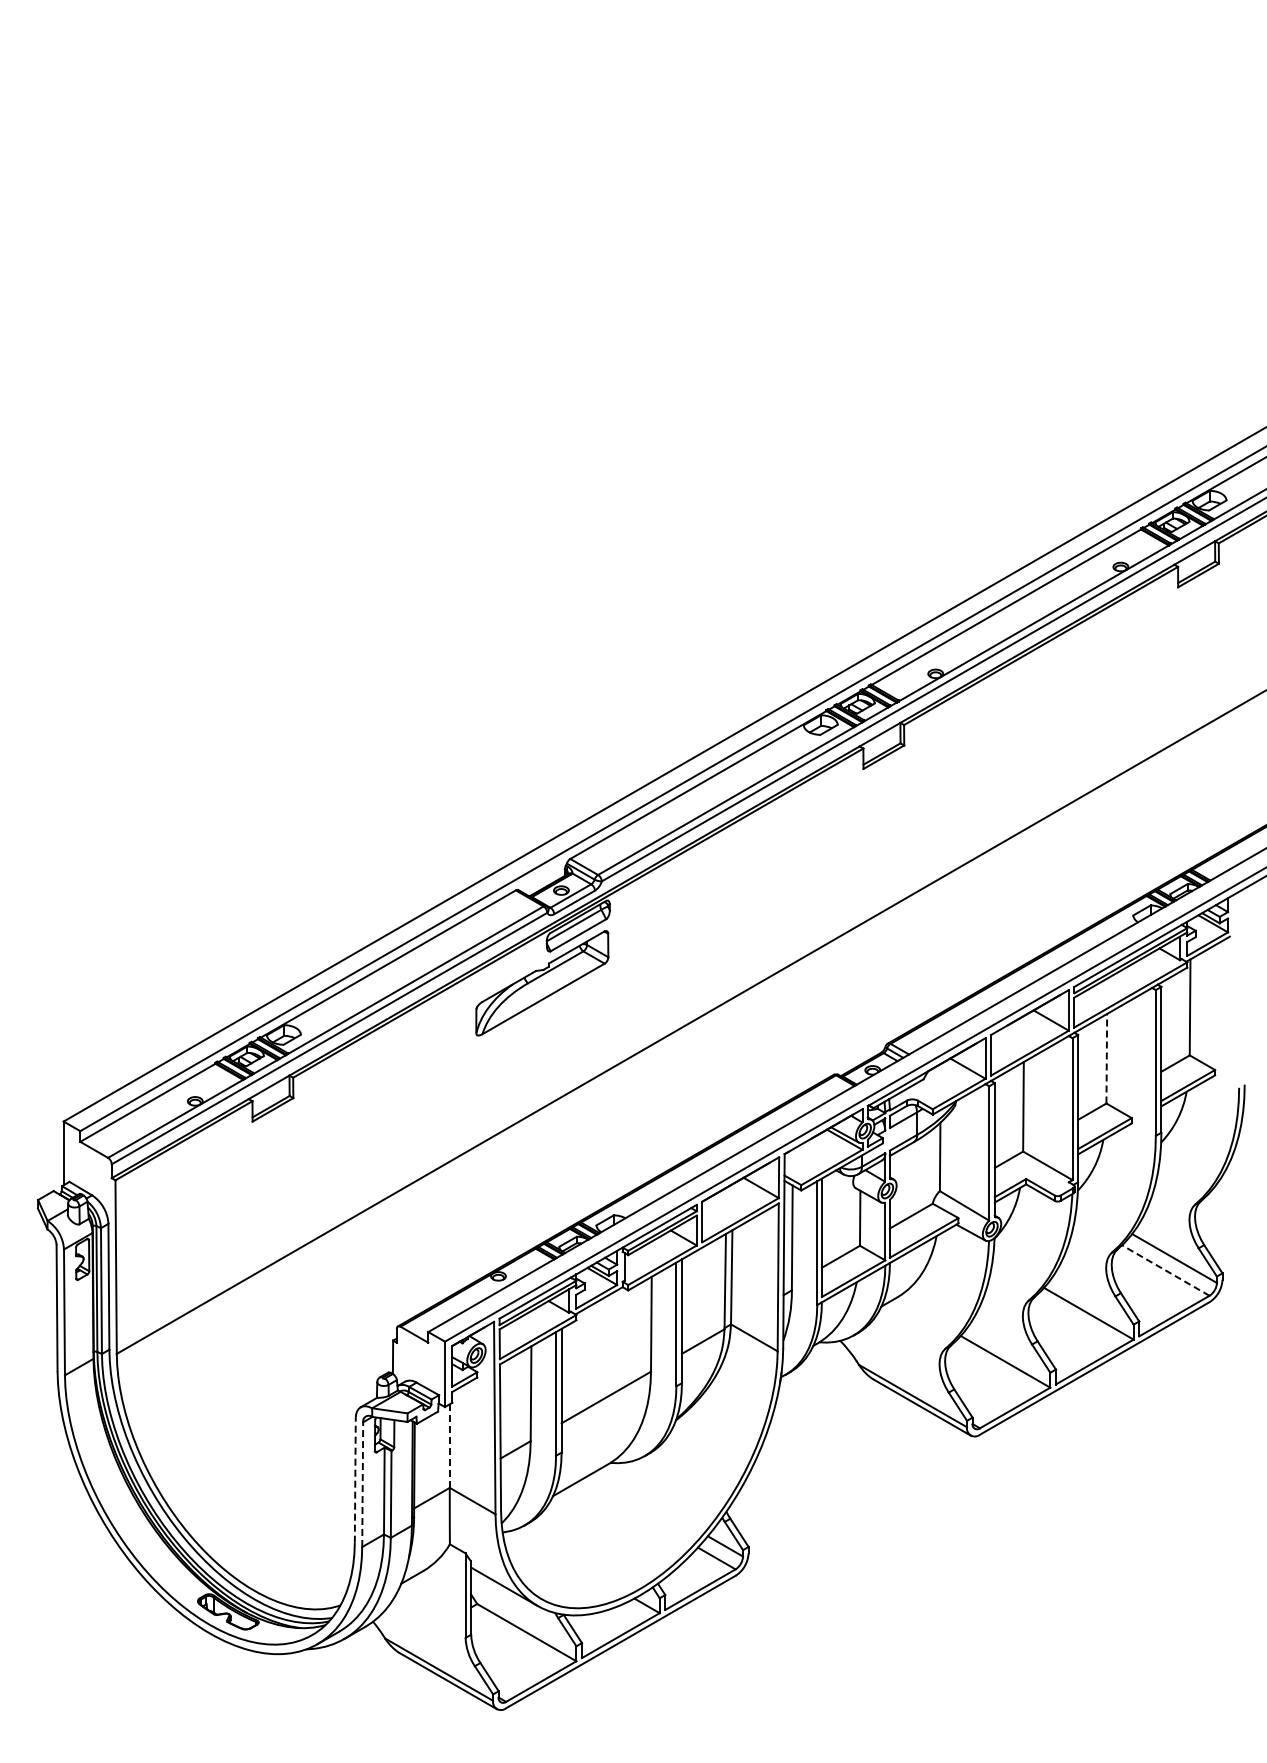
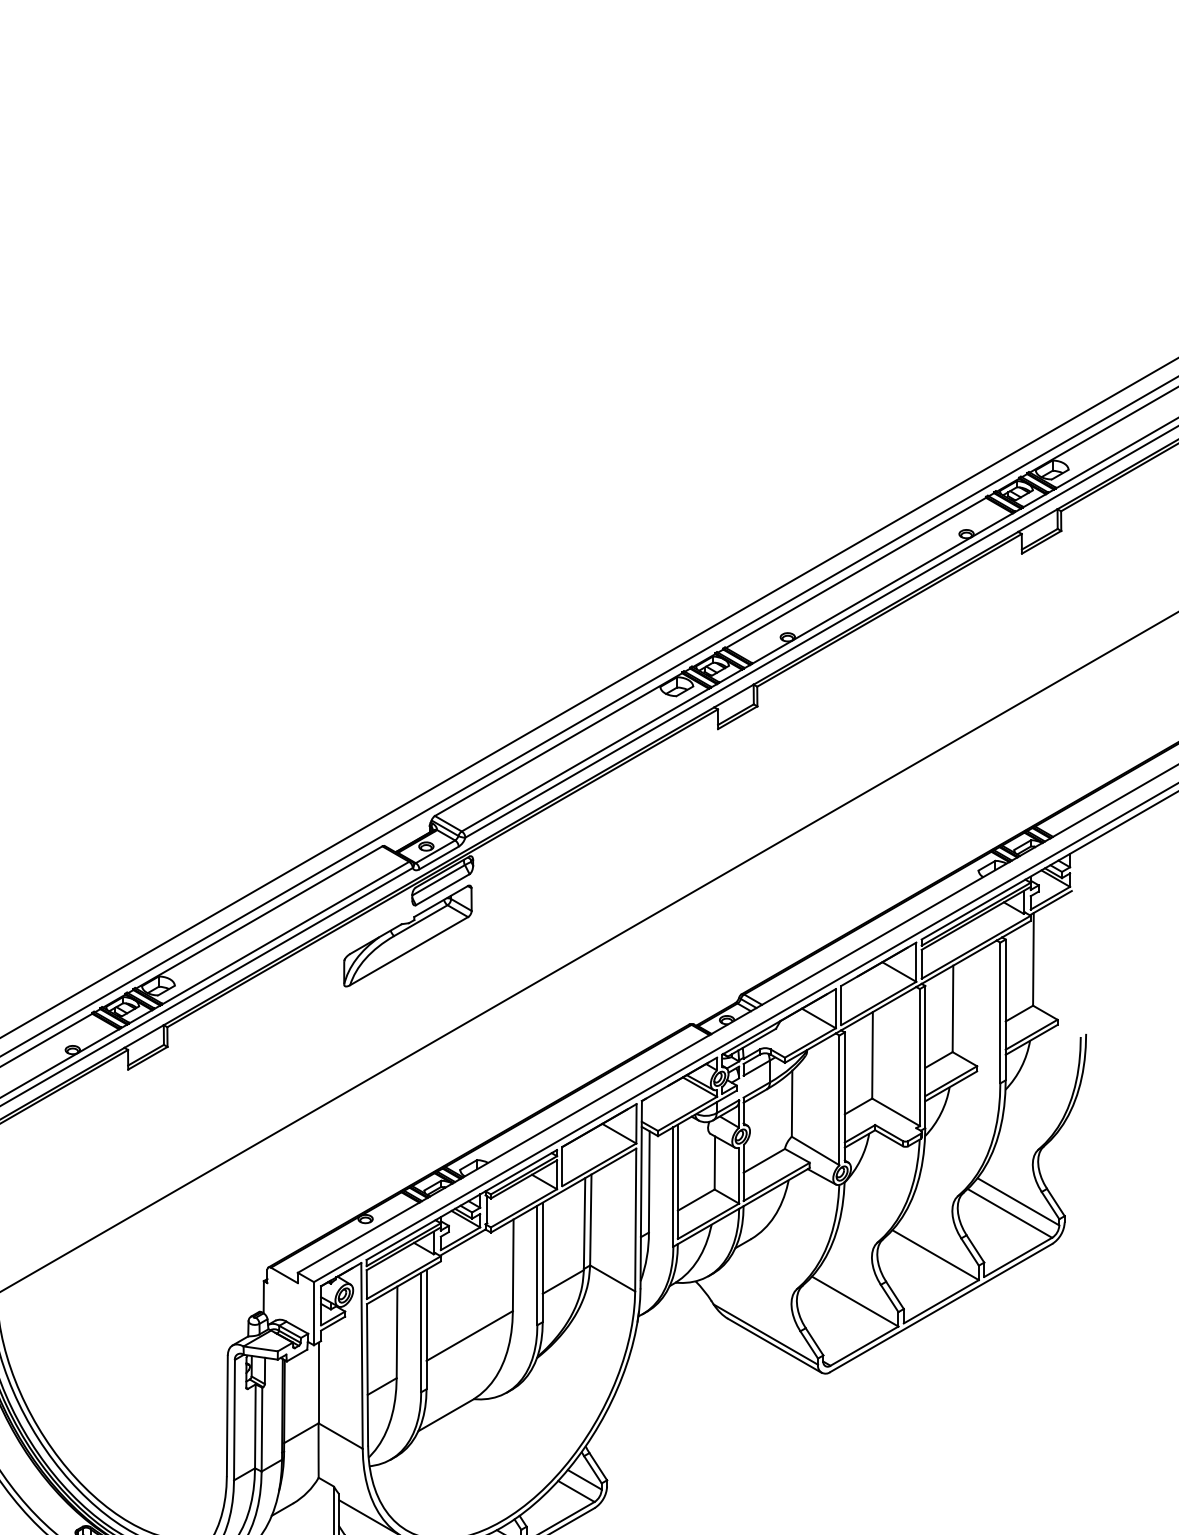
line: (1106, 1058) -> (952, 1008), dashed -> solid
line: (1165, 1270) -> (1009, 1213), dashed -> solid
line: (449, 1446) -> (318, 1383), dashed -> solid
line: (355, 1479) -> (227, 1415), dashed -> solid
line: (362, 1484) -> (234, 1420), dashed -> solid

